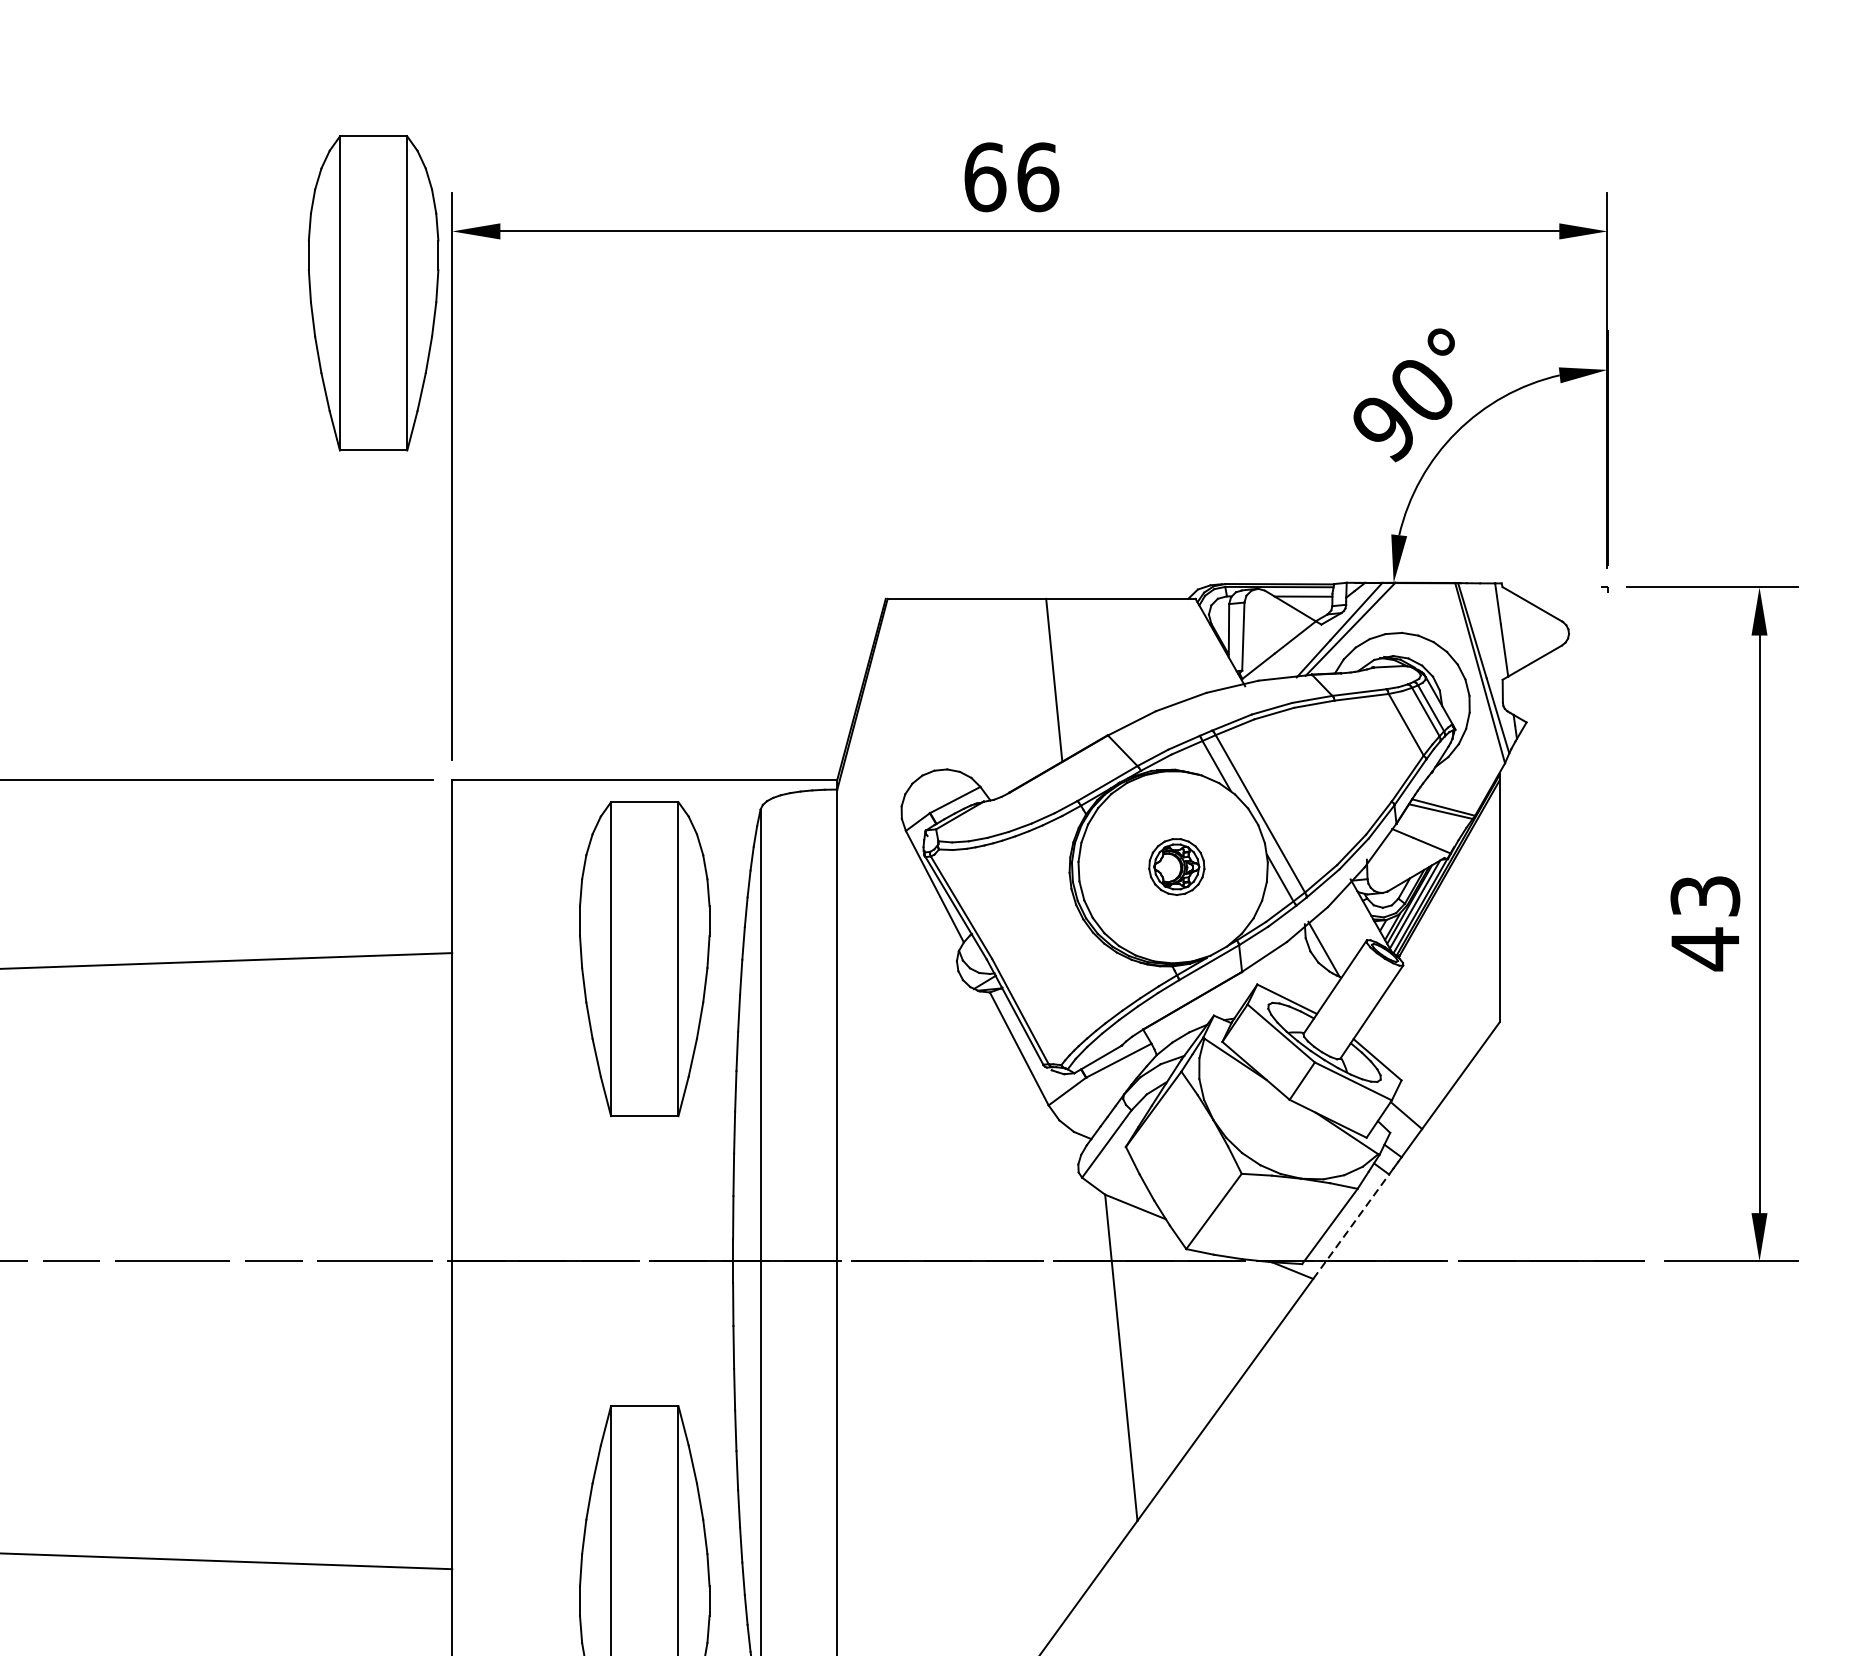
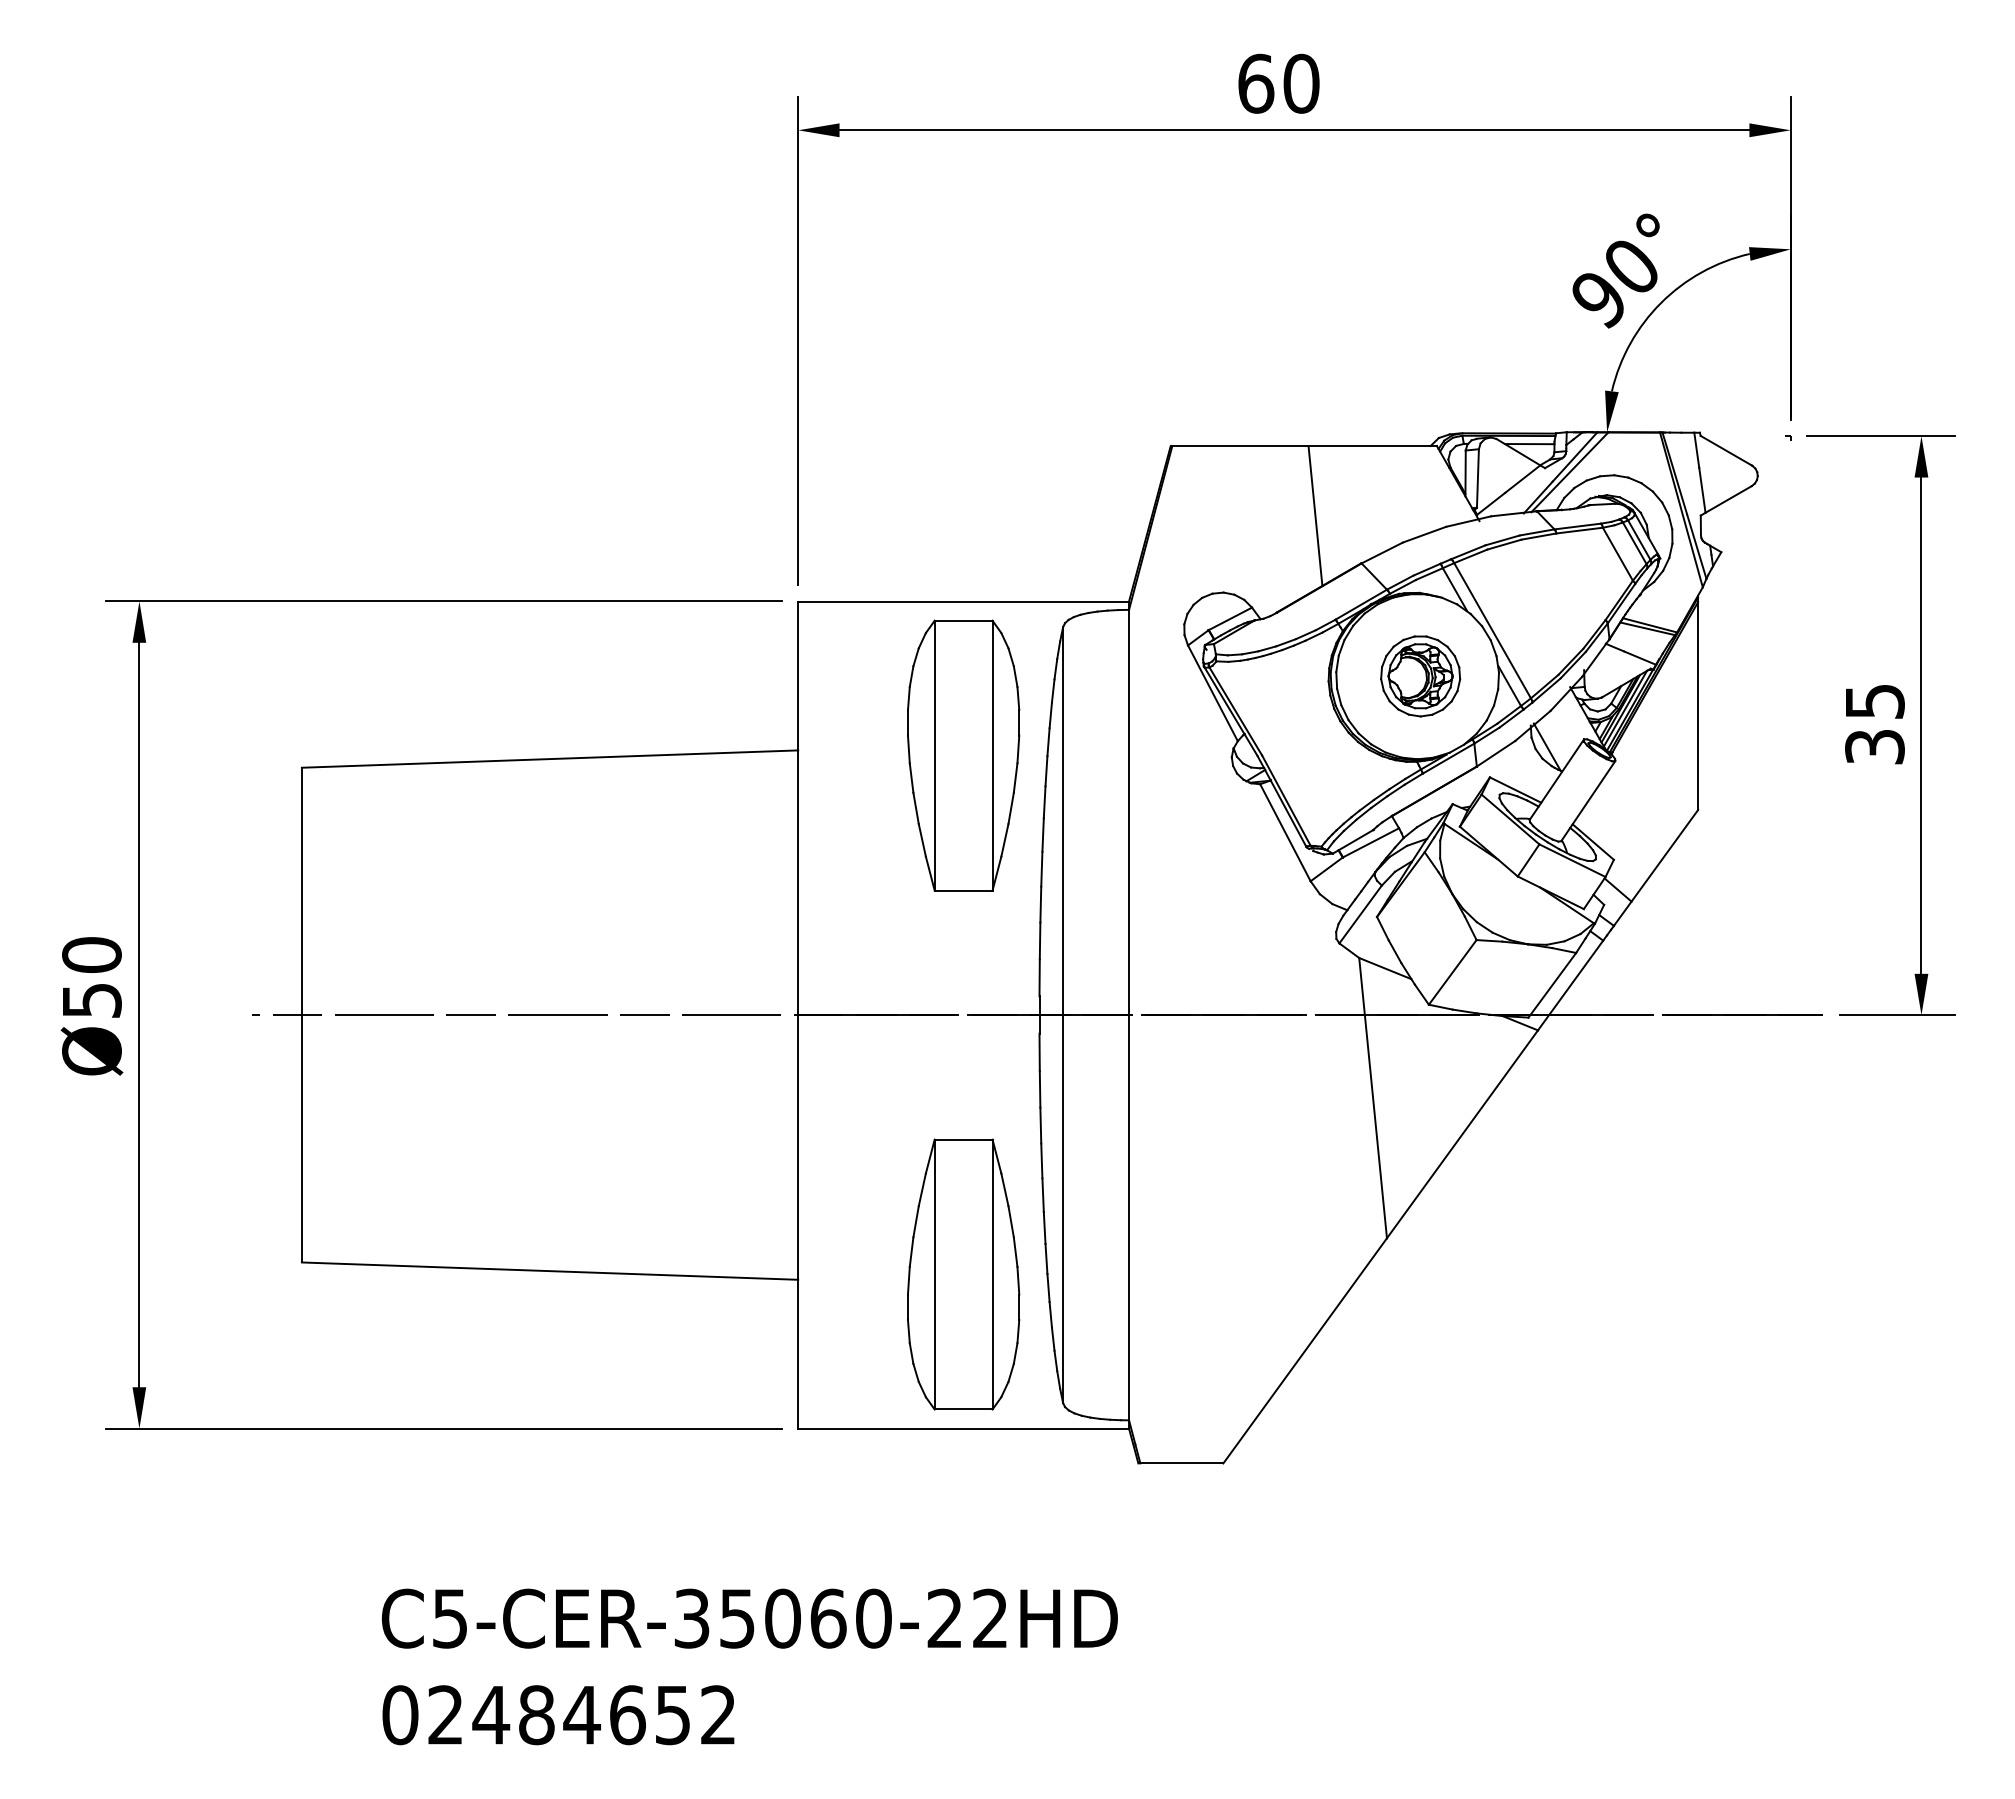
text: (1038, 176) -> (1301, 83), 66 -> 60
part: (373, 293) -> (730, 183), removed
part: (1176, 867) -> (1420, 676), size x1.67
text: (1704, 924) -> (1874, 725), 43 -> 35
line: (1351, 1226) -> (1570, 985), dashed -> solid

